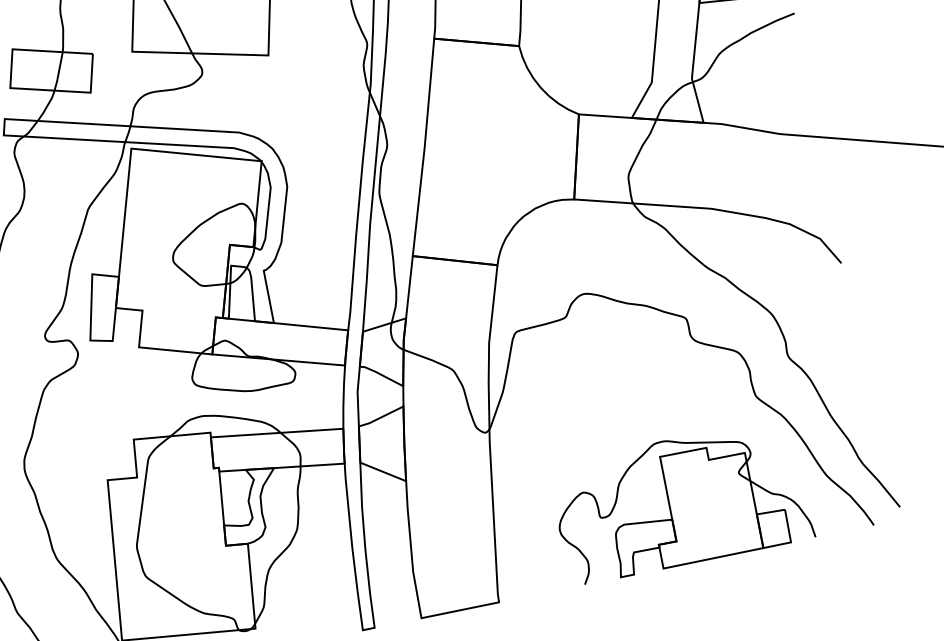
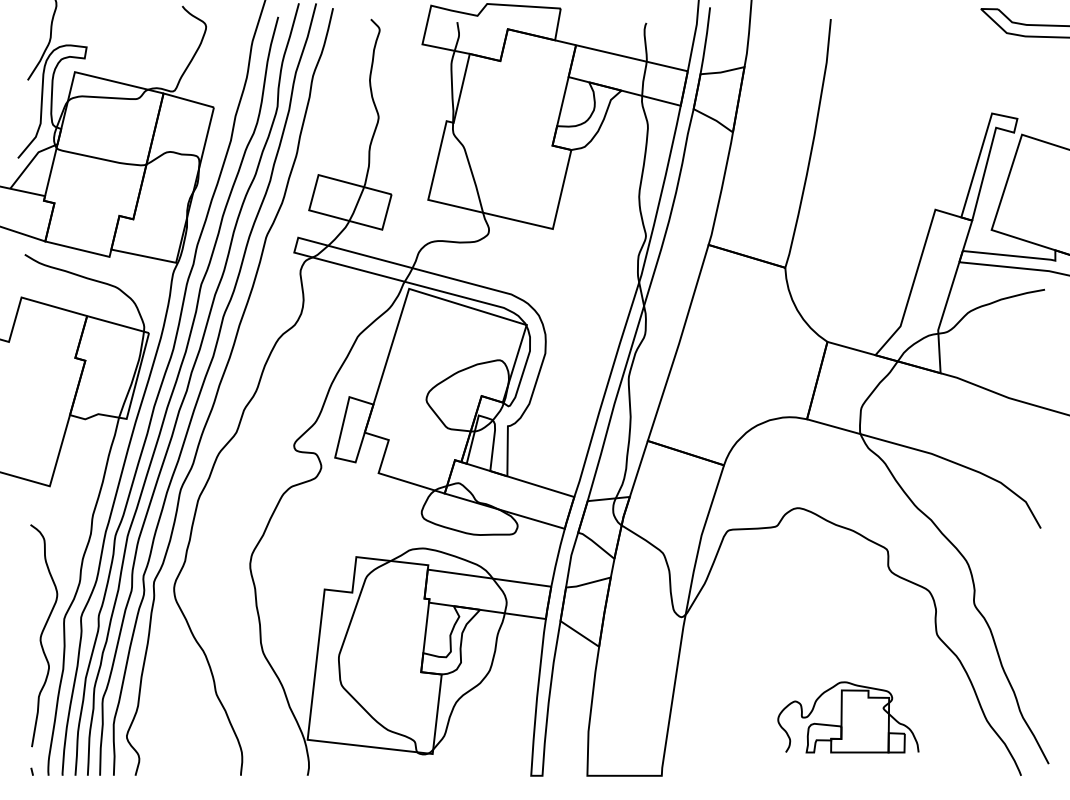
part: (681, 501) -> (848, 717), size x0.6

